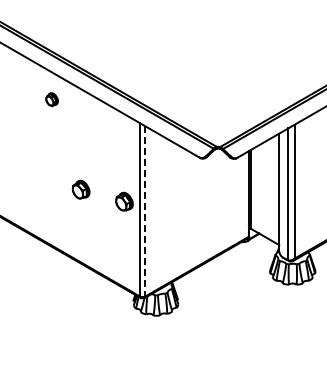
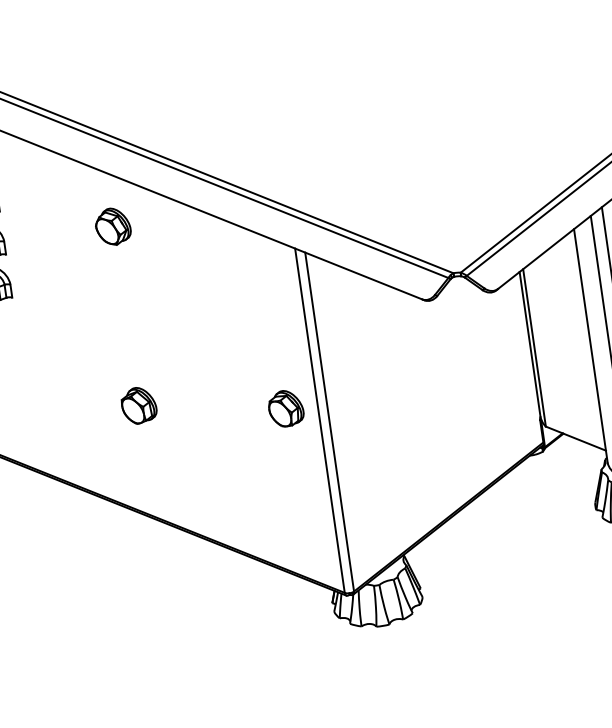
part: (51, 99) -> (111, 226), size x1.43
part: (80, 189) -> (137, 405), moved
line: (145, 211) -> (330, 422), dashed -> solid

